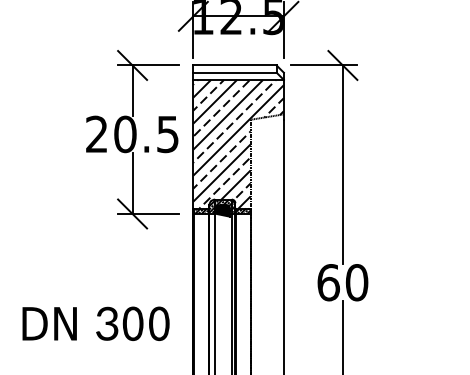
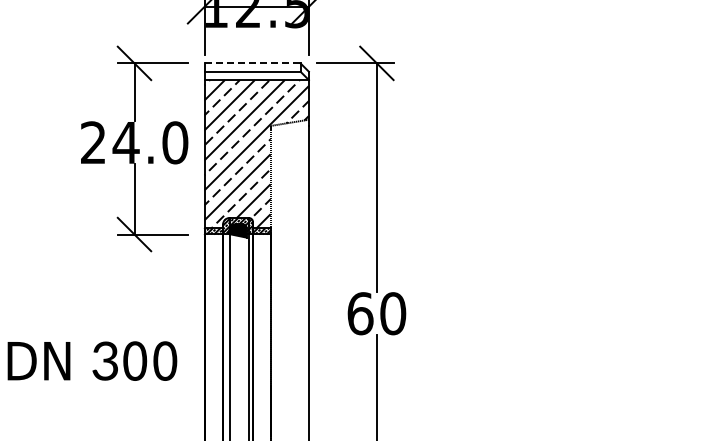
line: (234, 65) -> (252, 63), solid -> dashed
text: (146, 134) -> (150, 142), 20.5 -> 24.0

